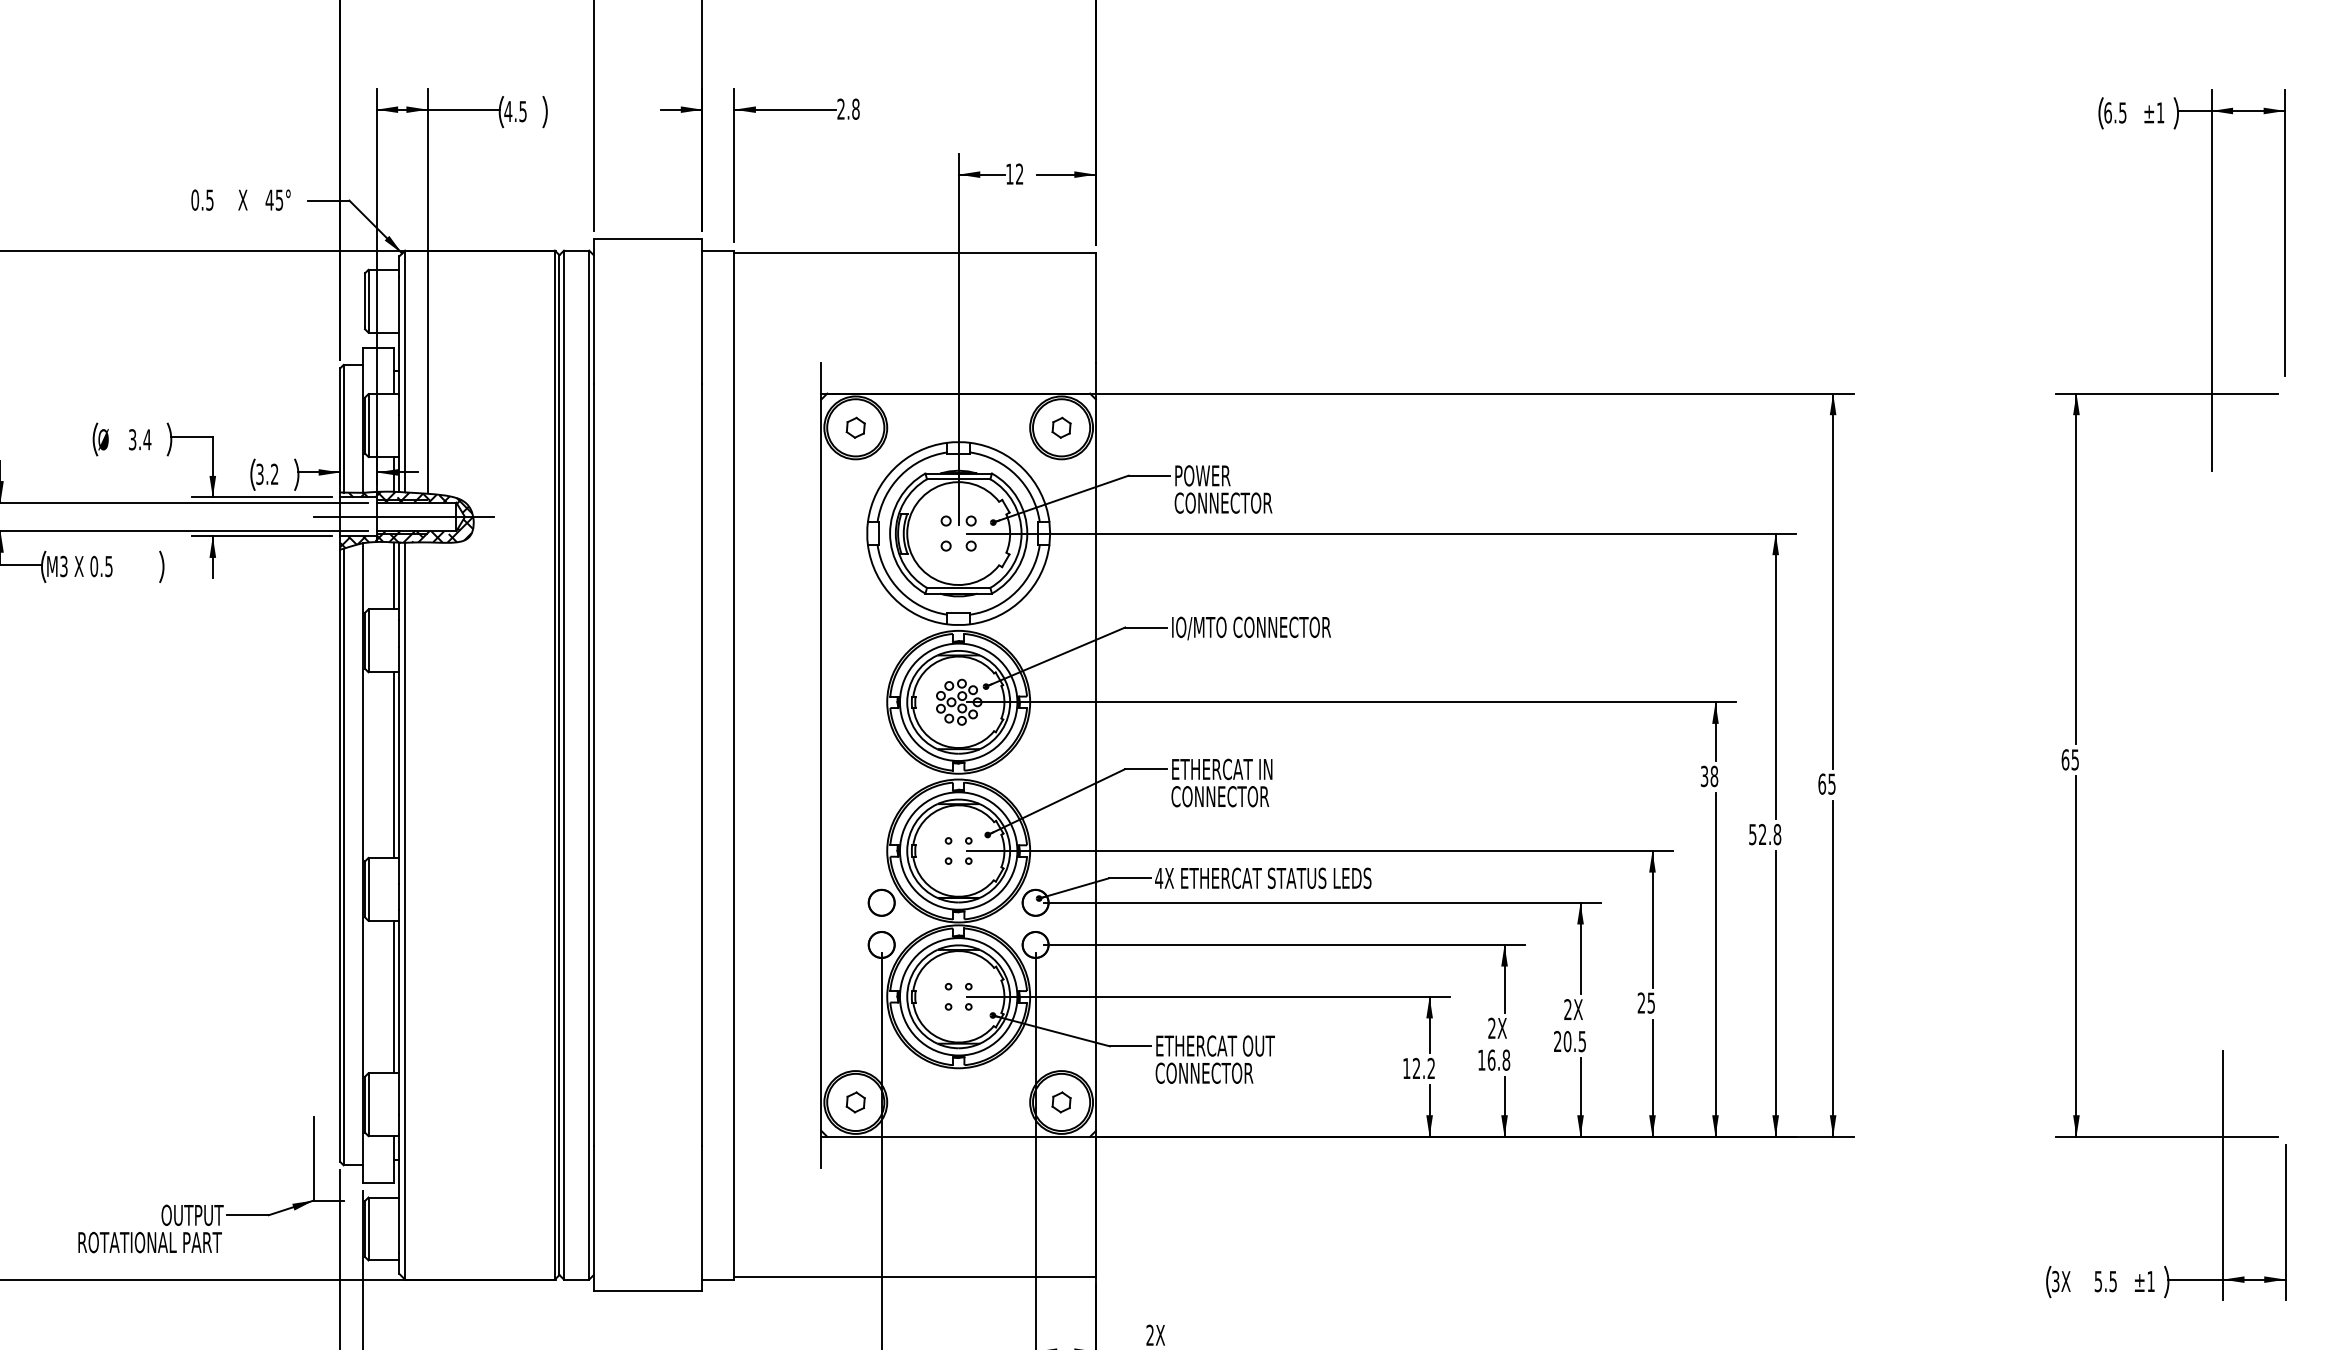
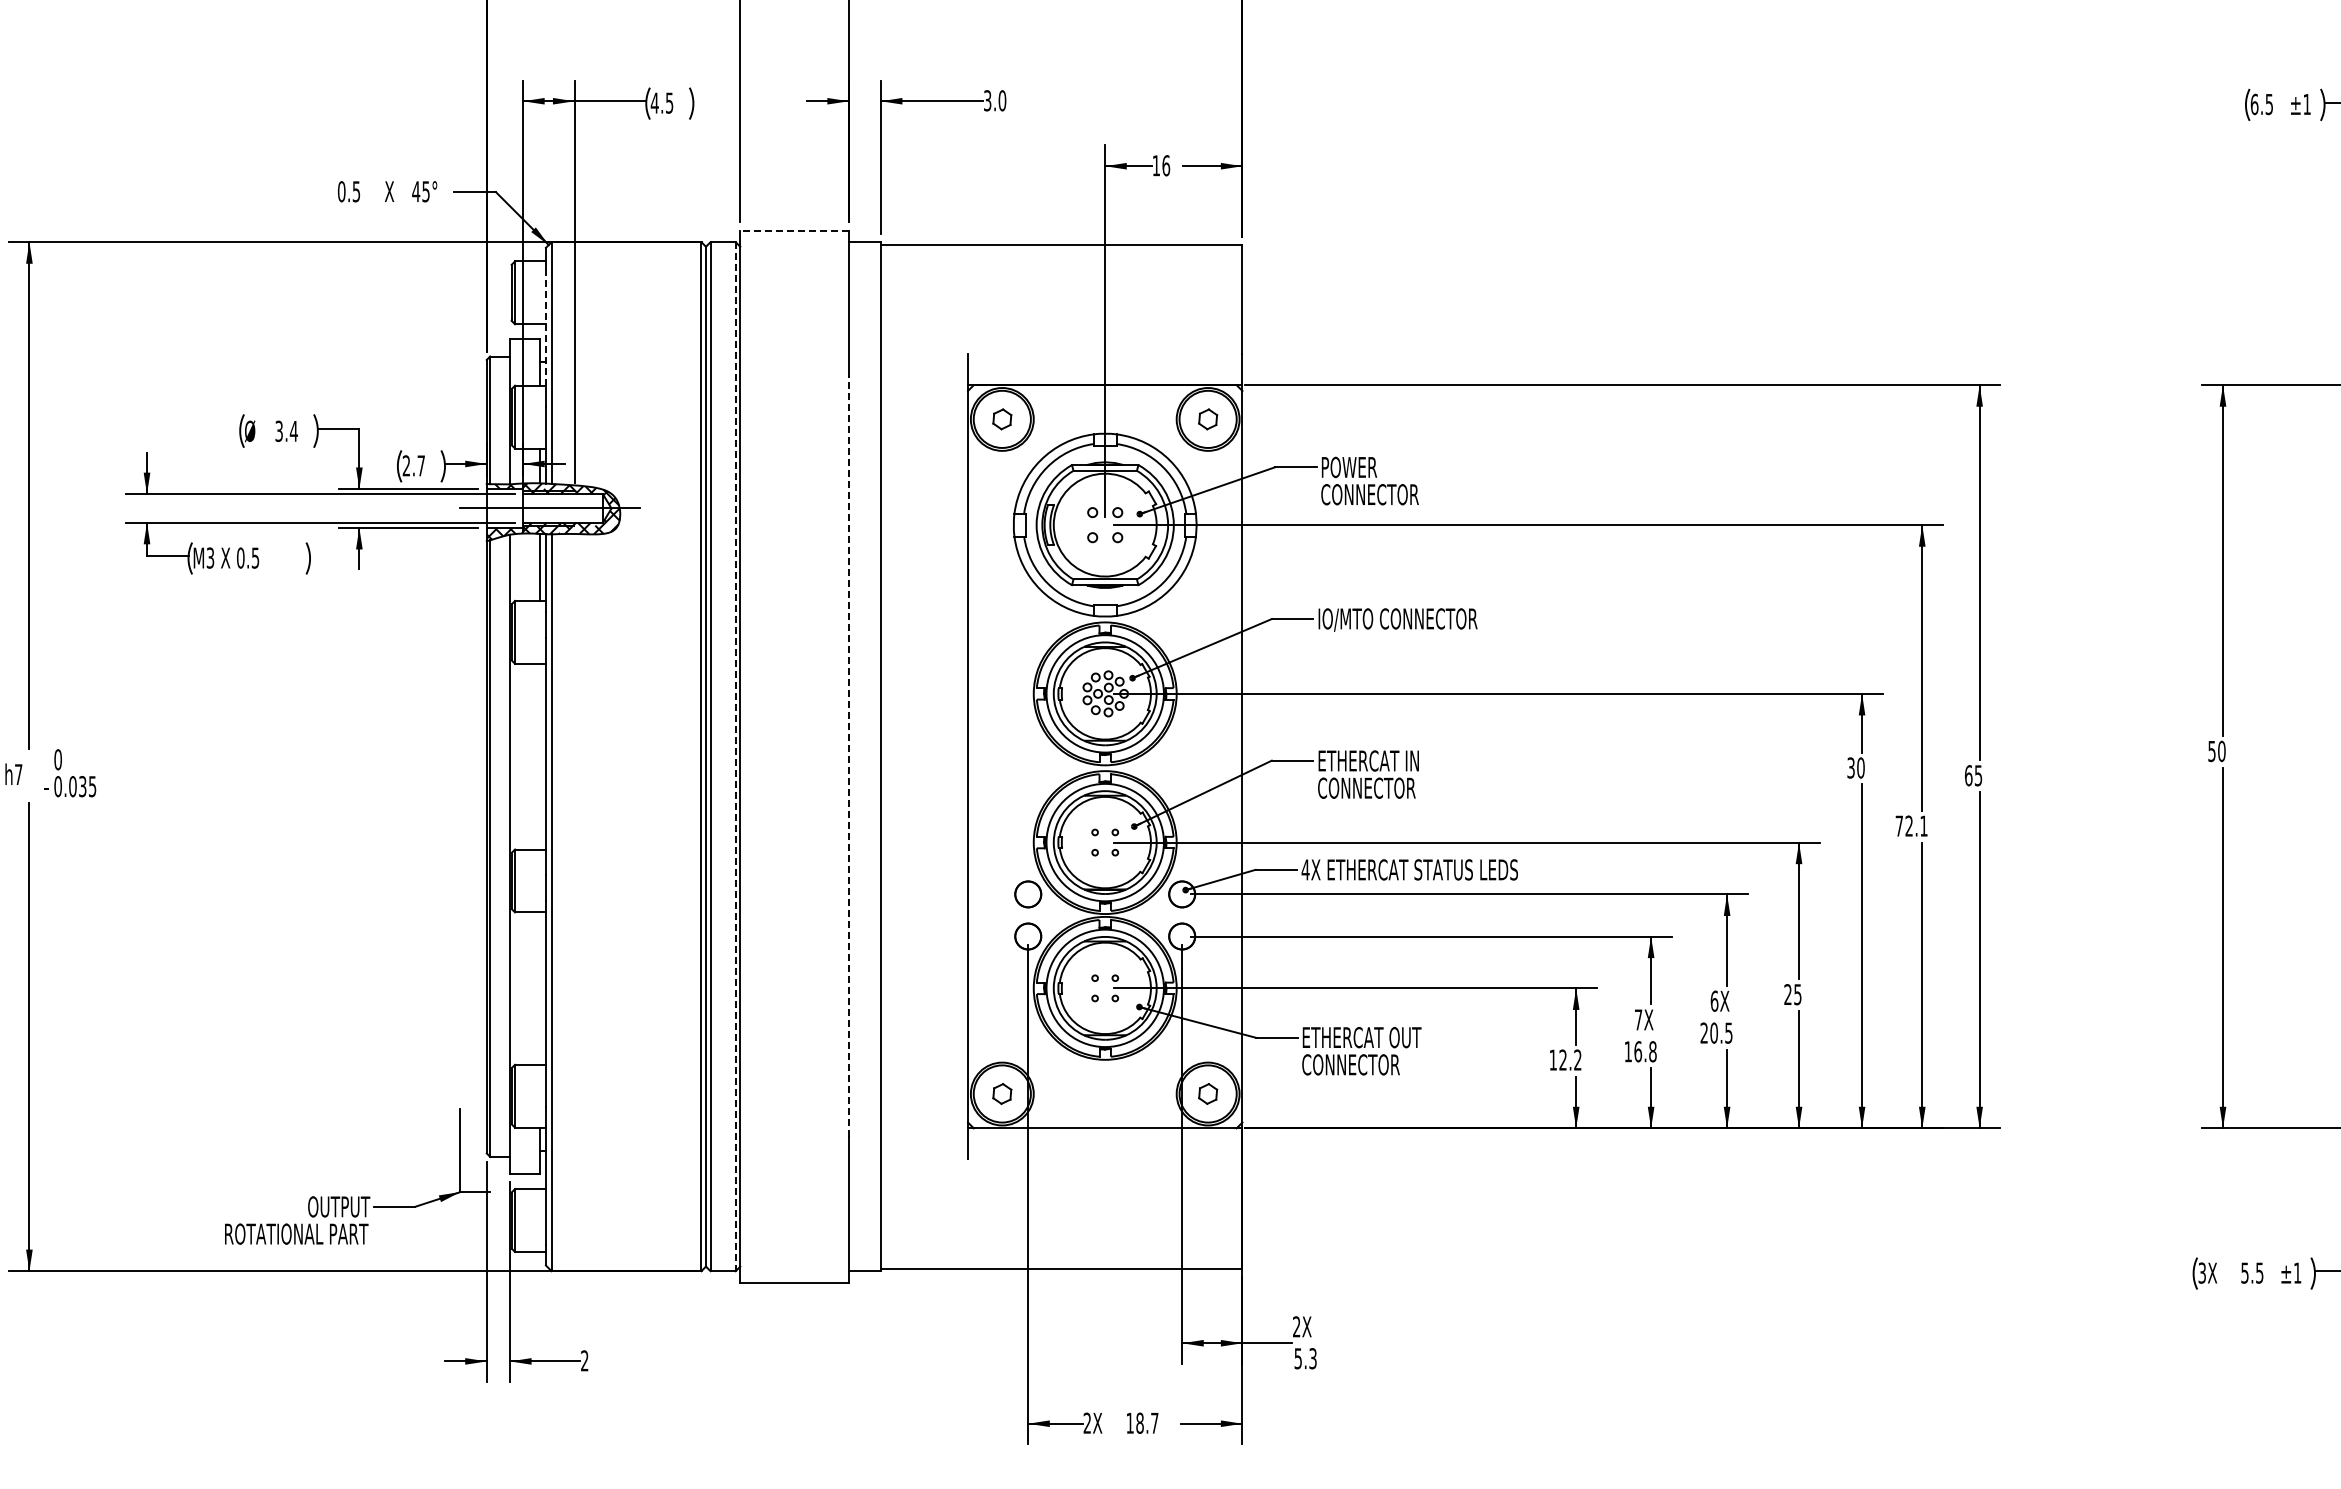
text: (848, 108) -> (995, 100), 2.8 -> 3.0
text: (1019, 173) -> (1166, 165), 12 -> 16
line: (647, 238) -> (794, 230), solid -> dashed
line: (398, 336) -> (545, 328), solid -> dashed
text: (266, 473) -> (413, 465), 3.2 -> 2.7
text: (2069, 759) -> (2216, 751), 65 -> 50
line: (393, 764) -> (540, 756), removed
line: (588, 764) -> (735, 756), solid -> dashed
line: (701, 764) -> (848, 756), solid -> dashed
text: (1713, 775) -> (1860, 767), 38 -> 30
text: (1764, 833) -> (1911, 825), 52.8 -> 72.1
line: (393, 996) -> (540, 988), removed
text: (1567, 1008) -> (1714, 1000), 2X -> 6X
text: (1491, 1027) -> (1638, 1019), 2X -> 7X

